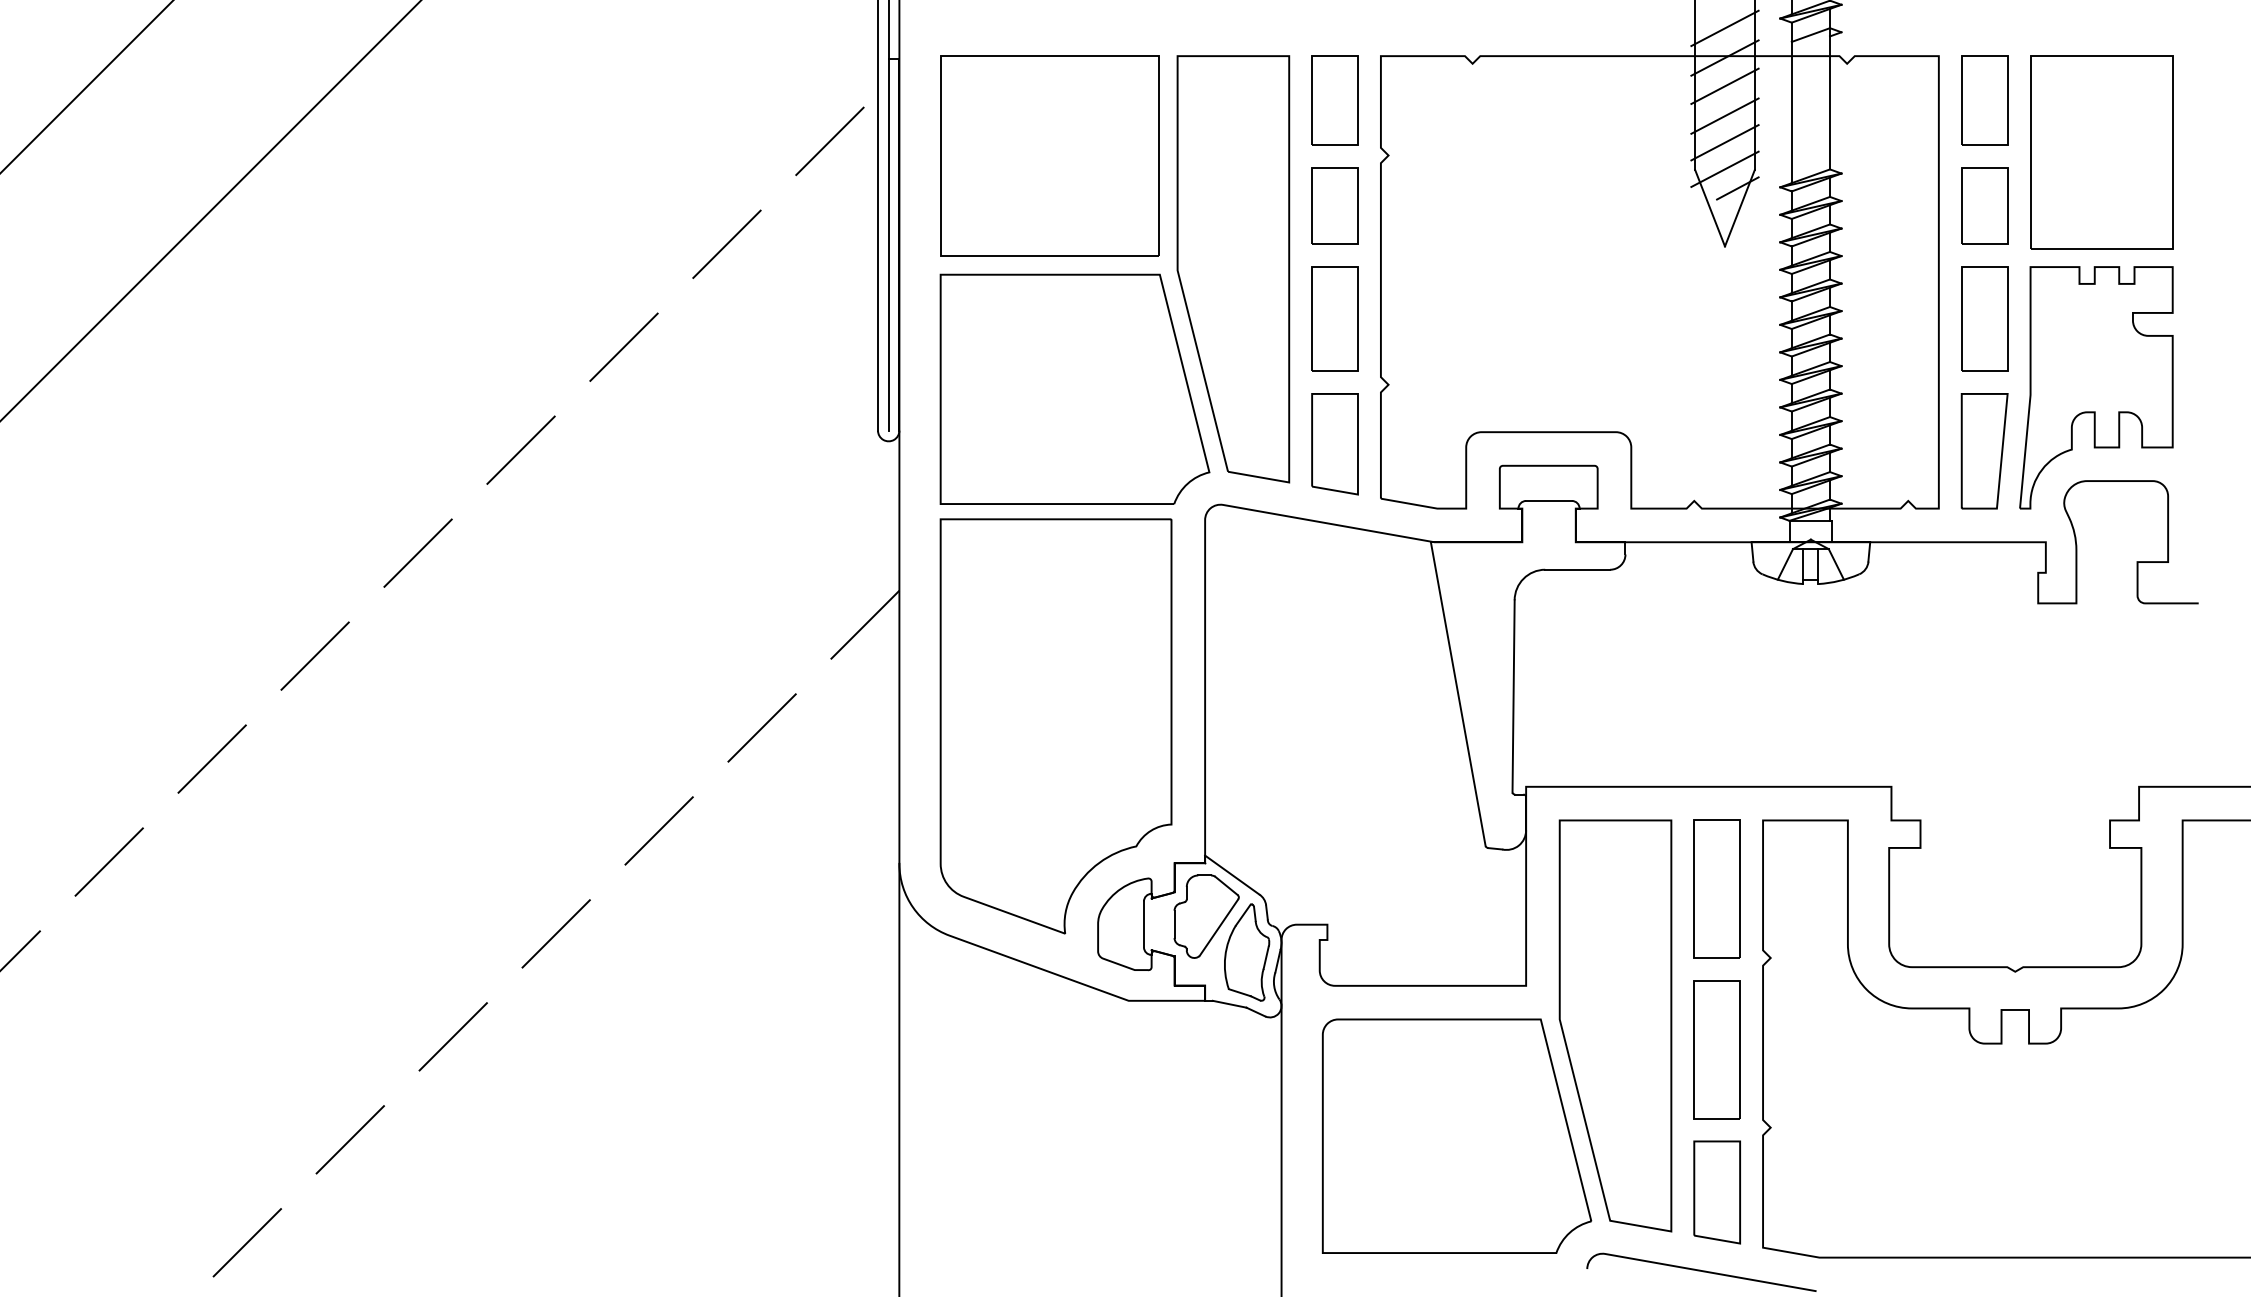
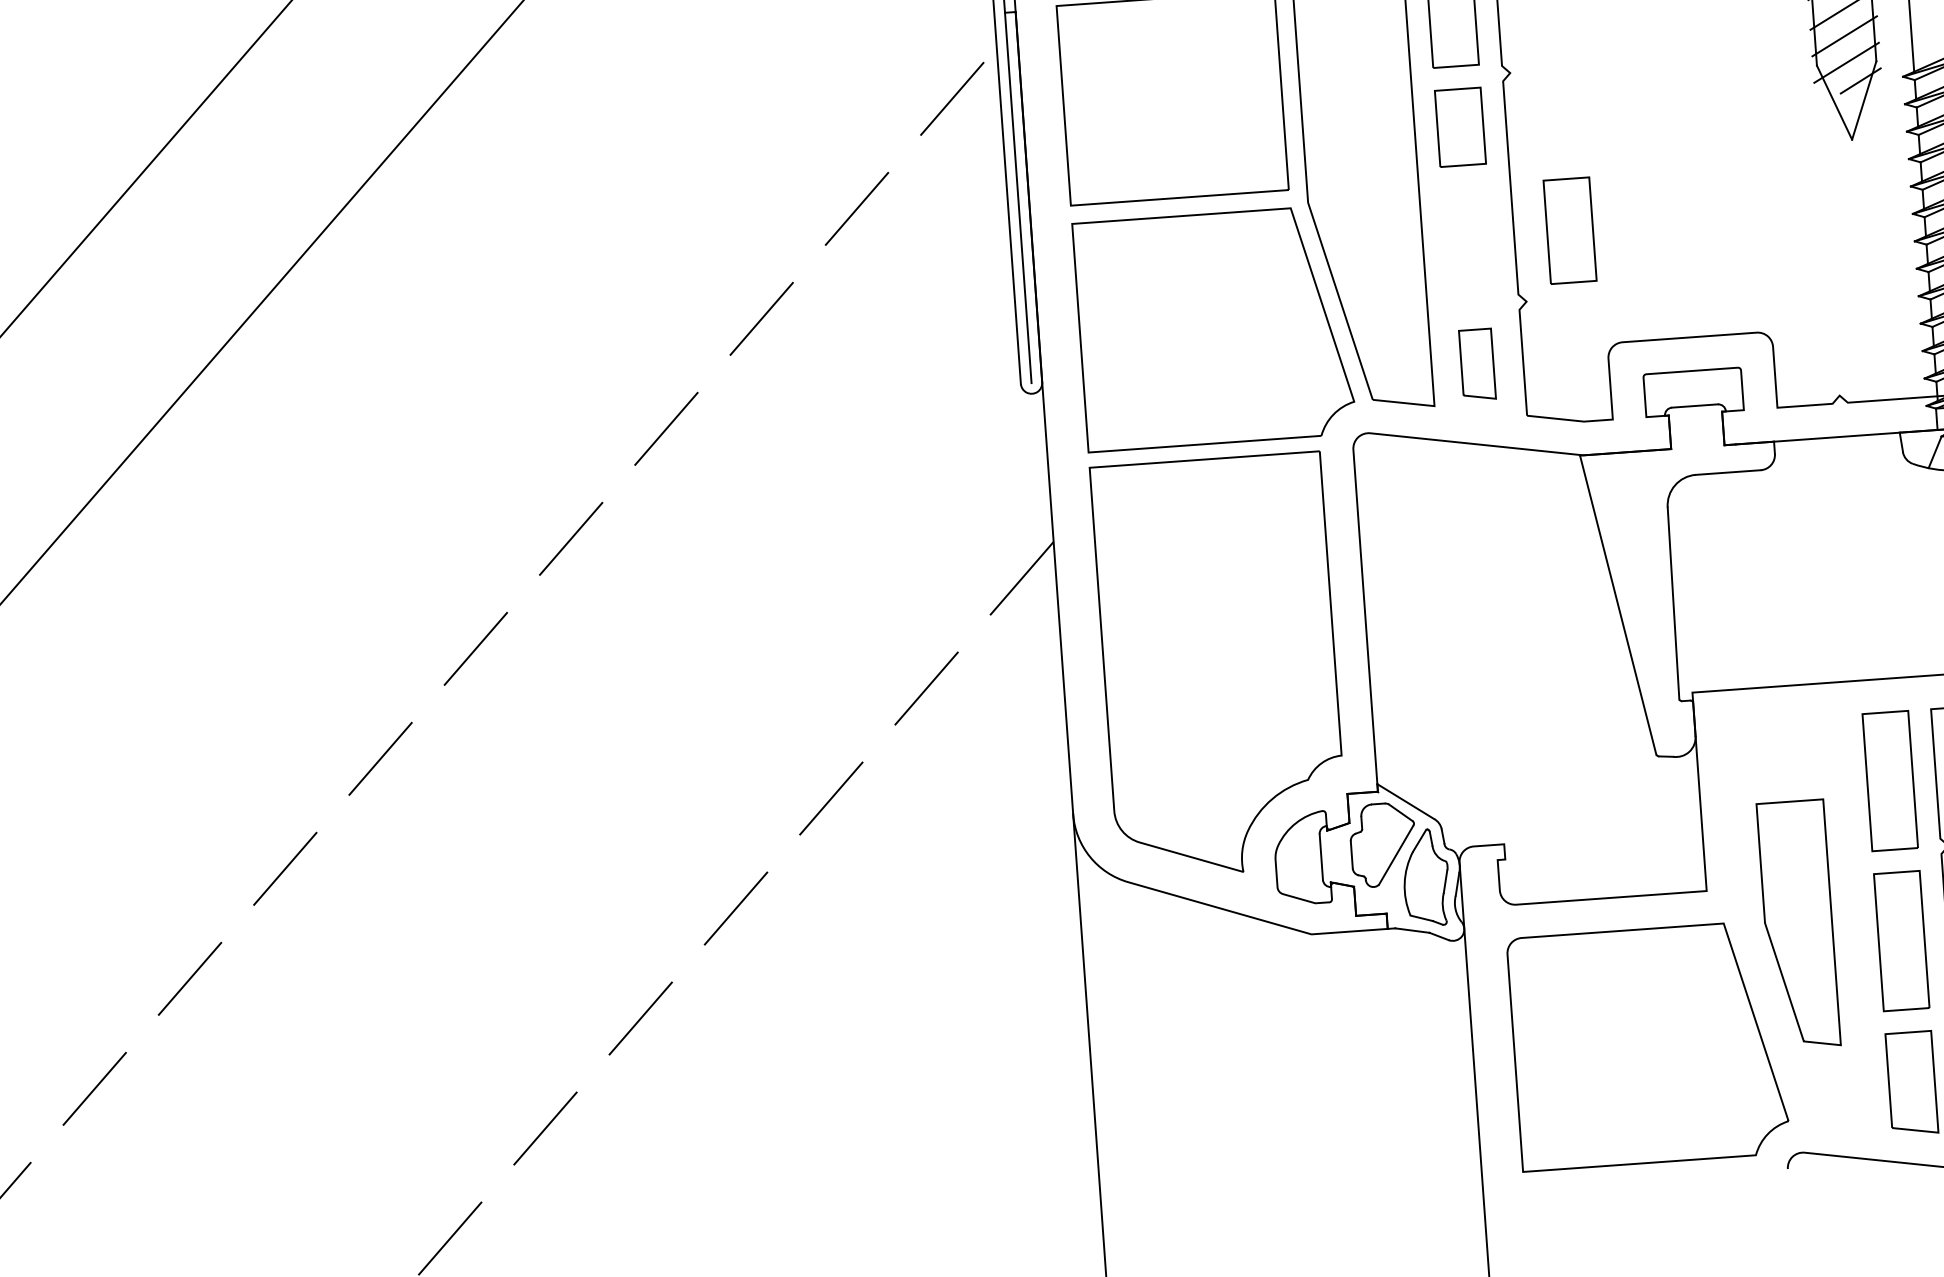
part: (1334, 318) -> (1569, 230), moved
part: (1334, 444) -> (1476, 365), size x0.7
part: (1615, 1025) -> (1798, 924), size x0.6

